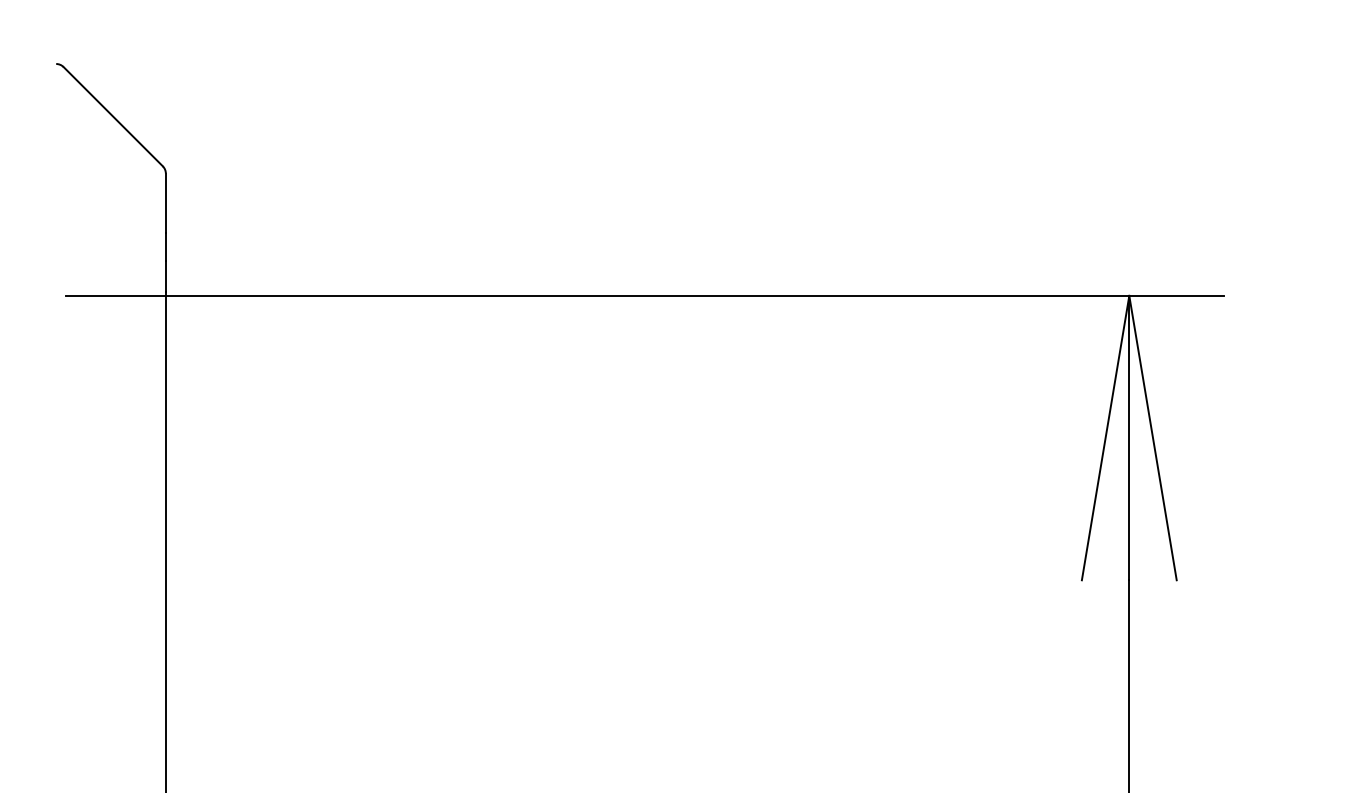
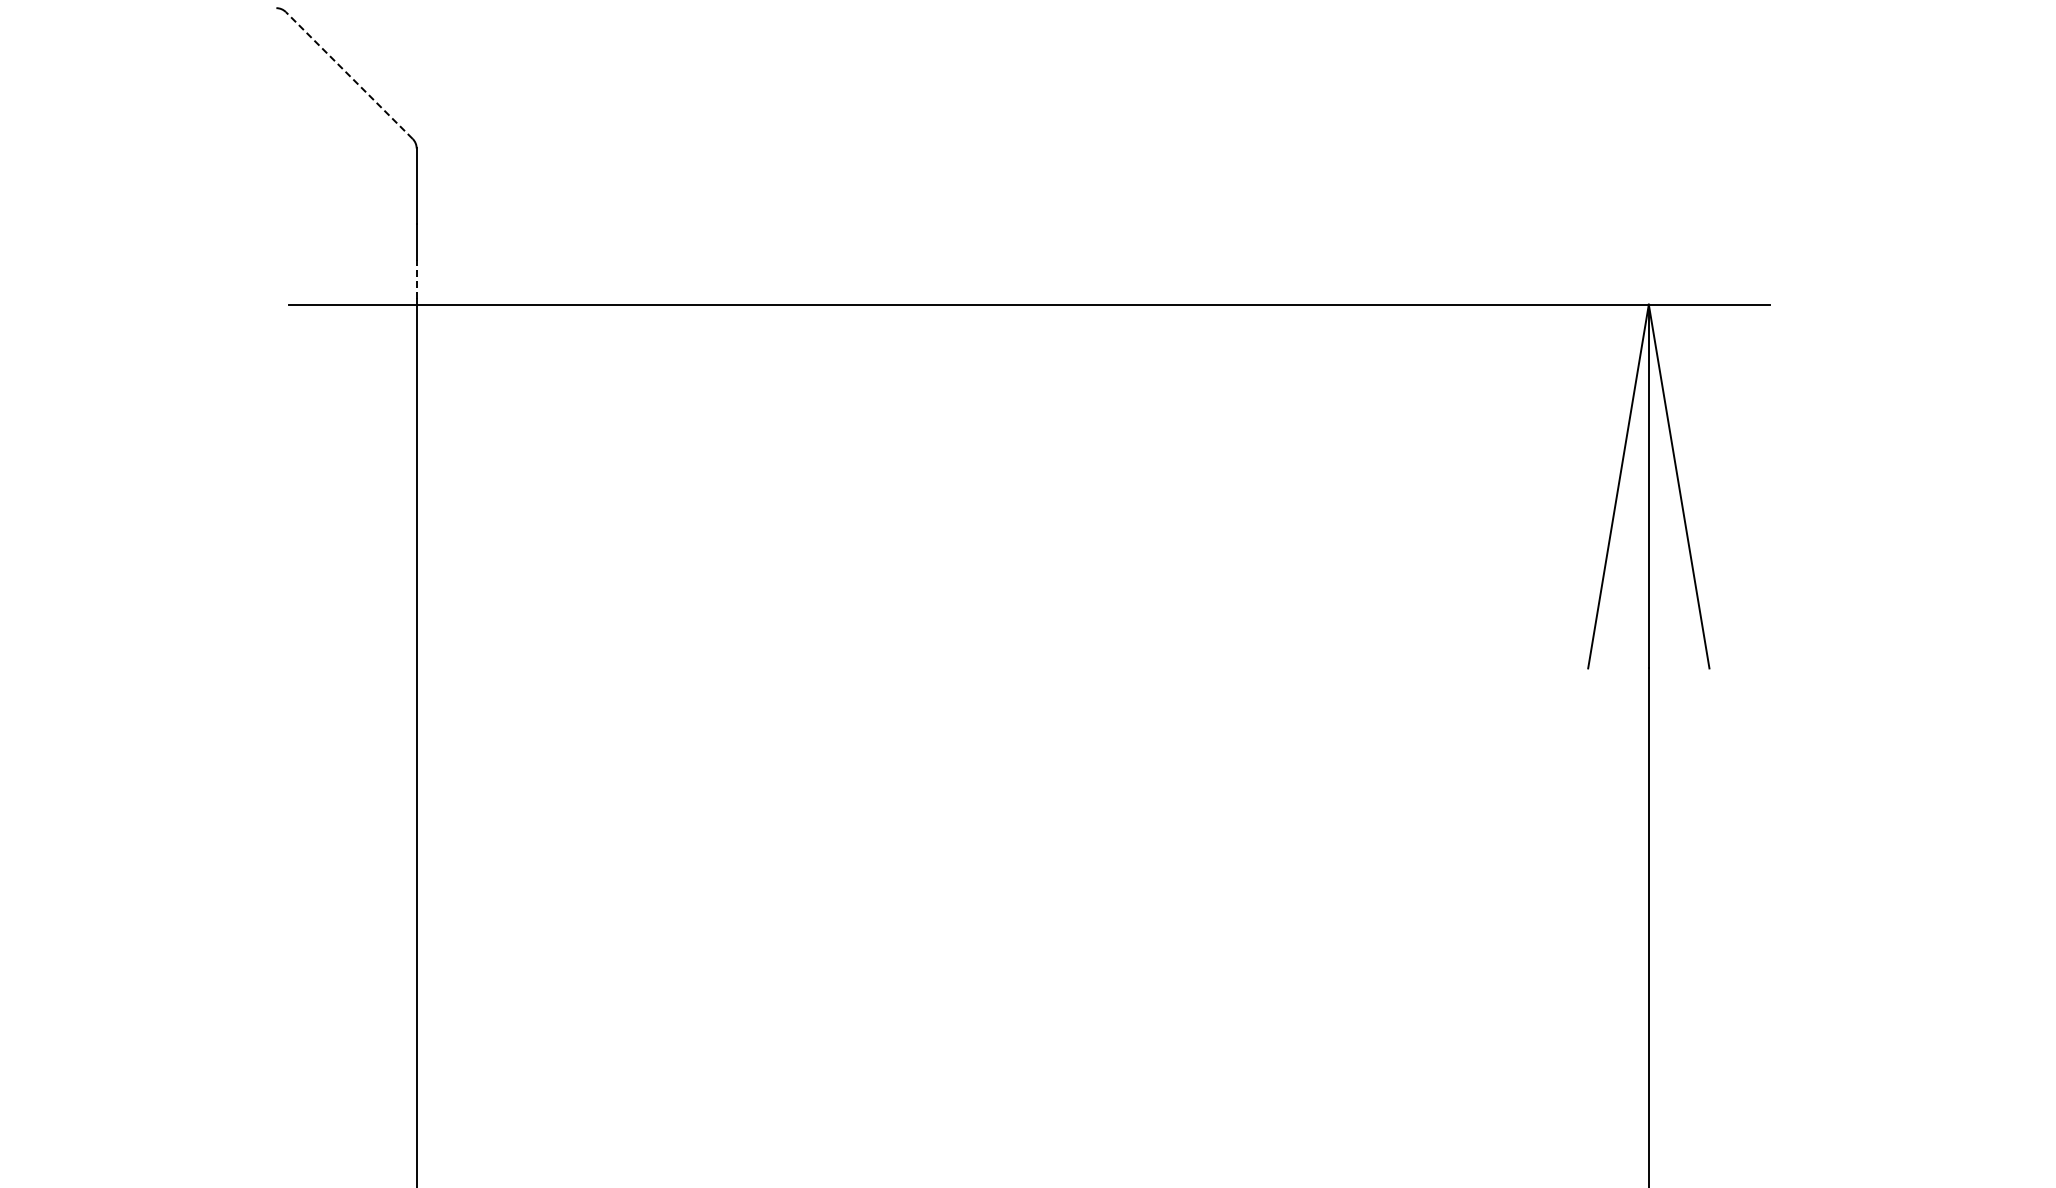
line: (113, 116) -> (349, 75), solid -> dashed
line: (165, 276) -> (416, 279), solid -> dashed

